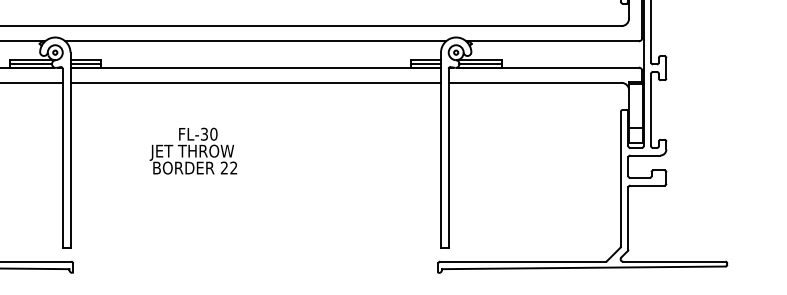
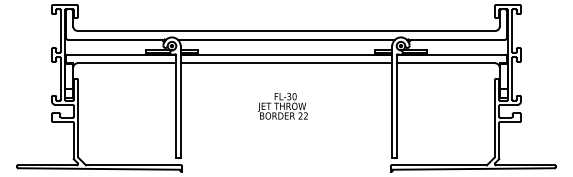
text: (192, 151) -> (282, 106), moved

